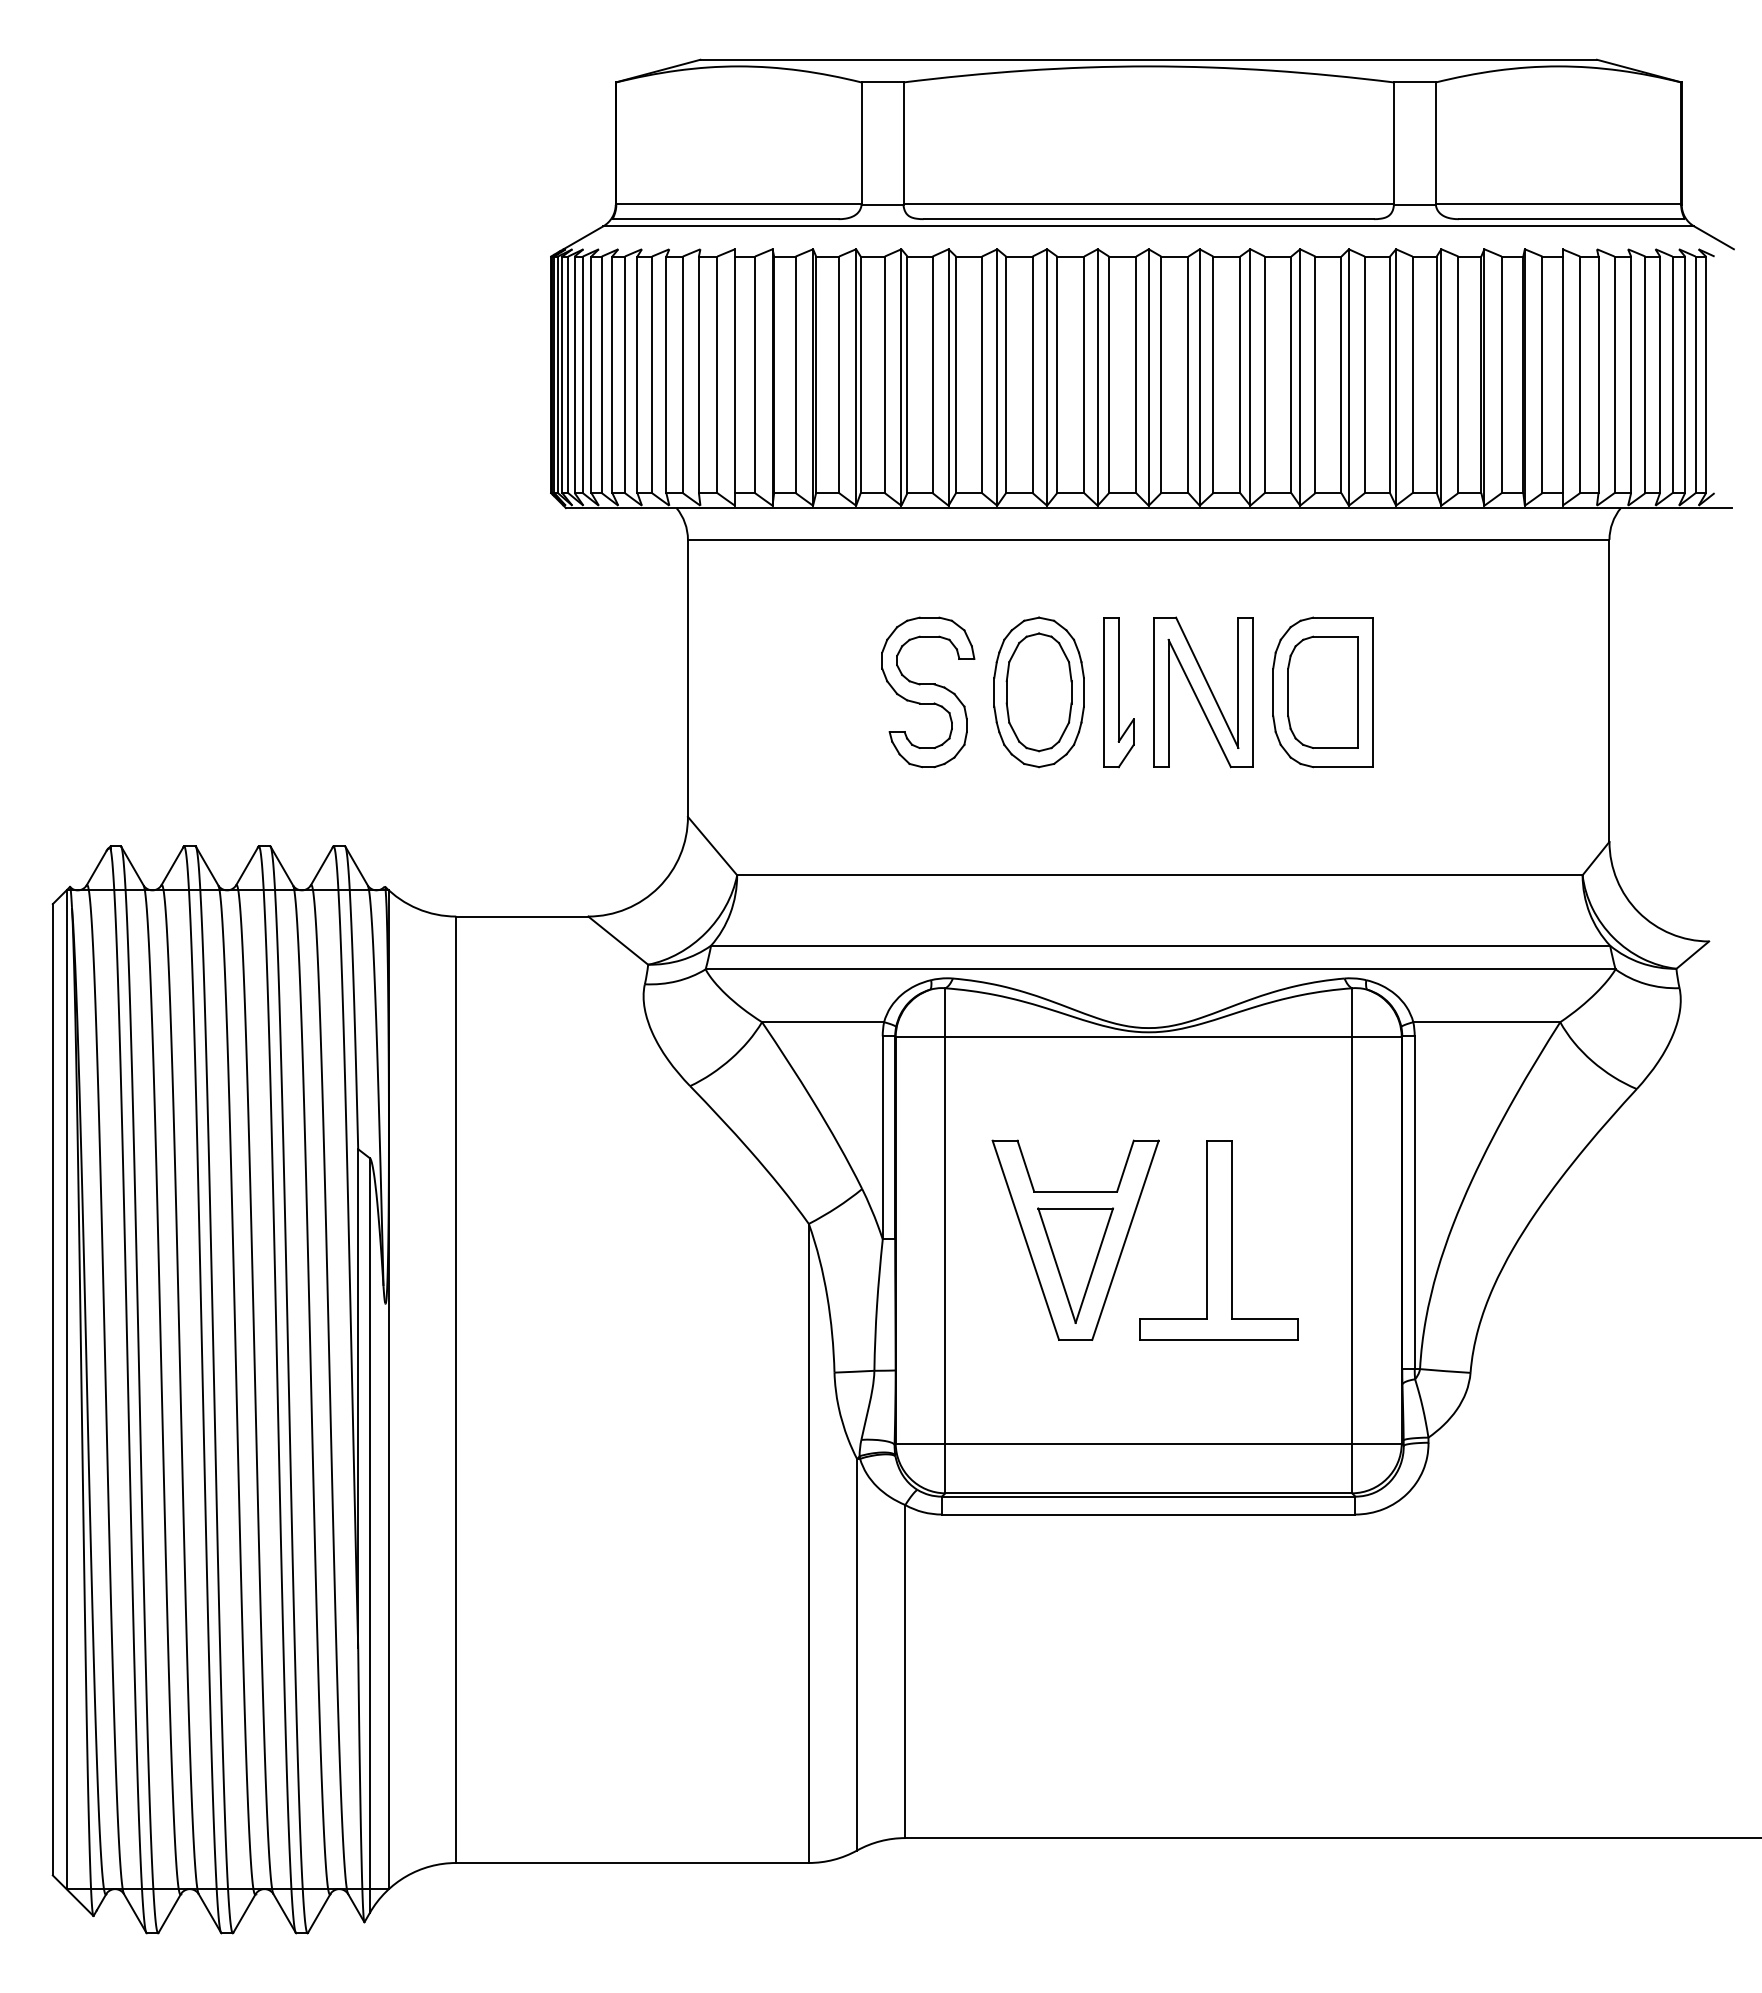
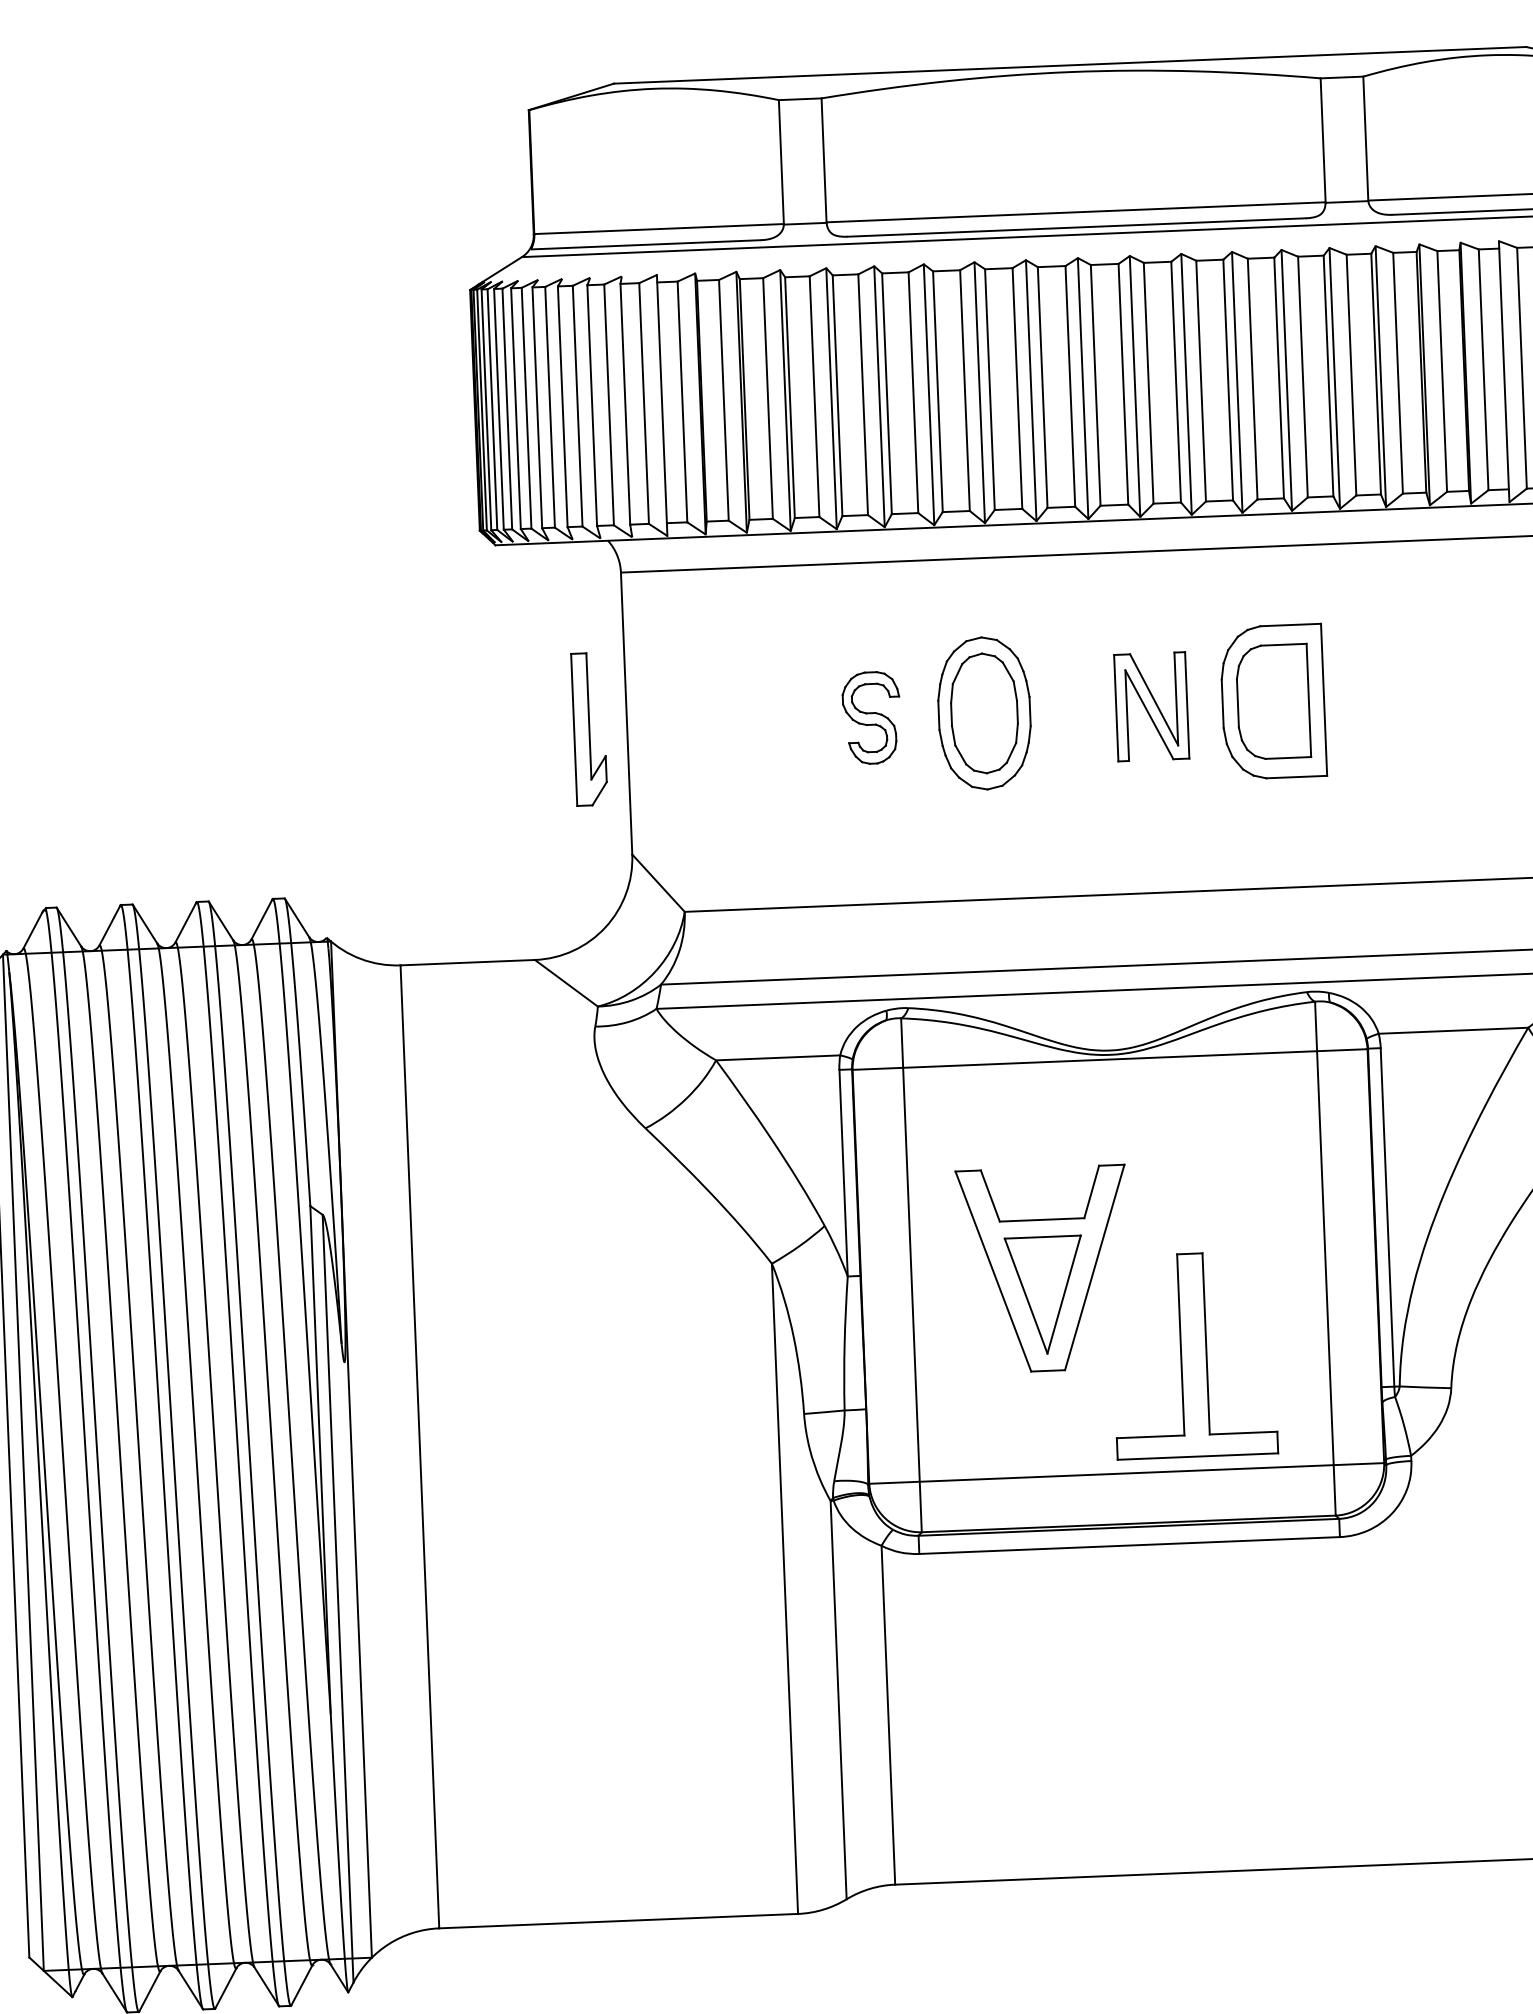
part: (928, 692) -> (871, 718), size x0.6
part: (1118, 692) -> (589, 729), moved
part: (1203, 692) -> (1151, 706), size x0.7
part: (1218, 1240) -> (1193, 1355), moved

